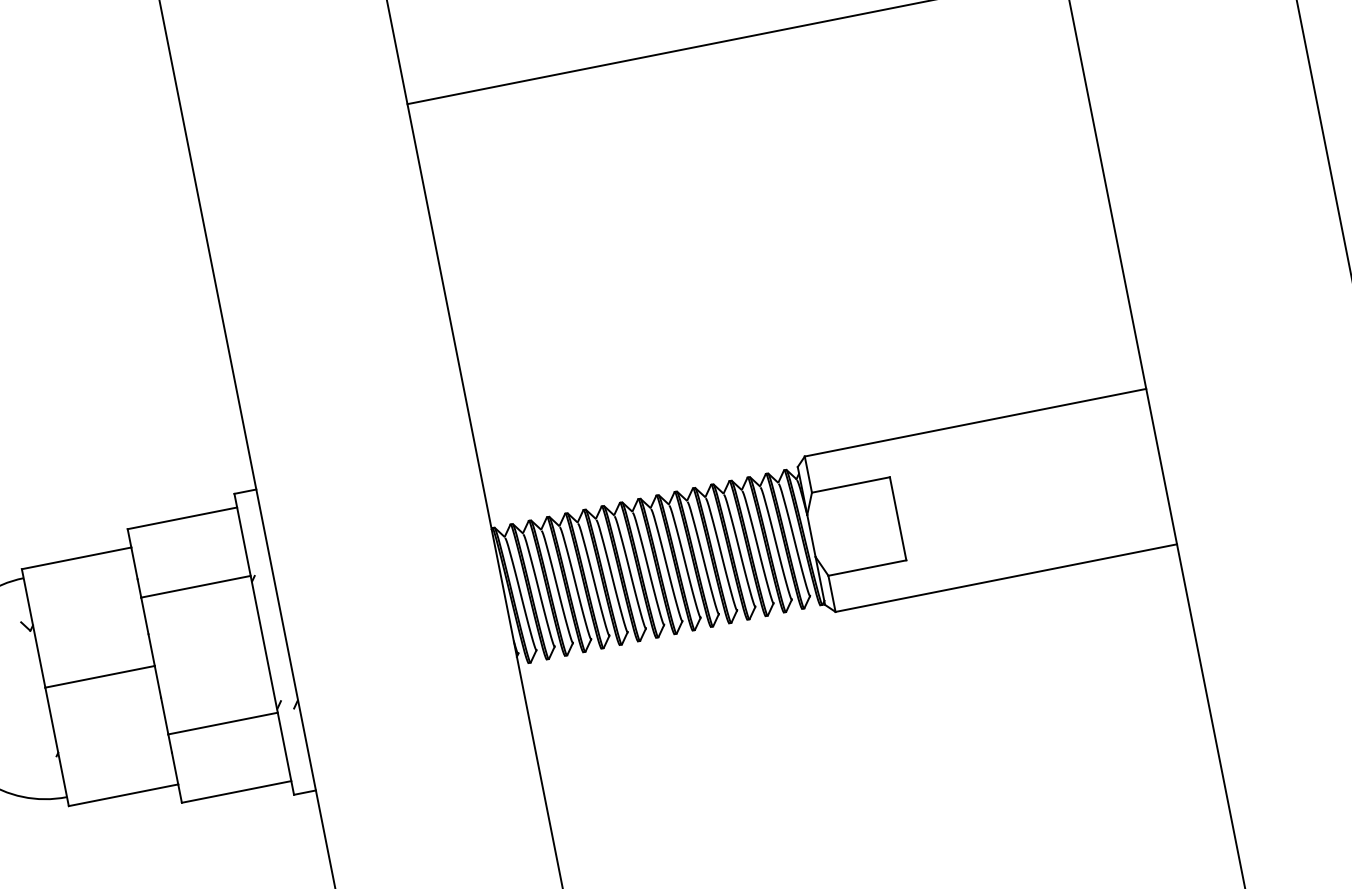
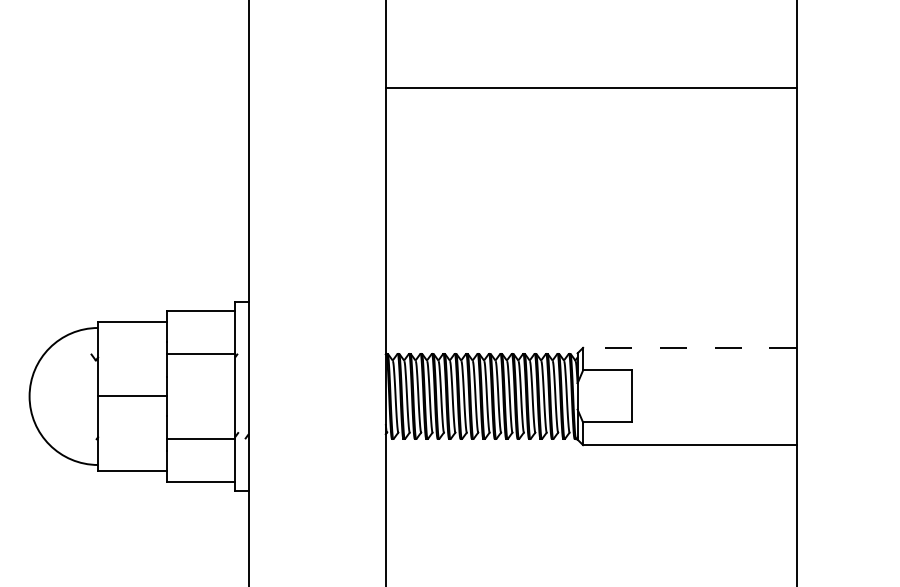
line: (974, 422) -> (689, 347), solid -> dashed

